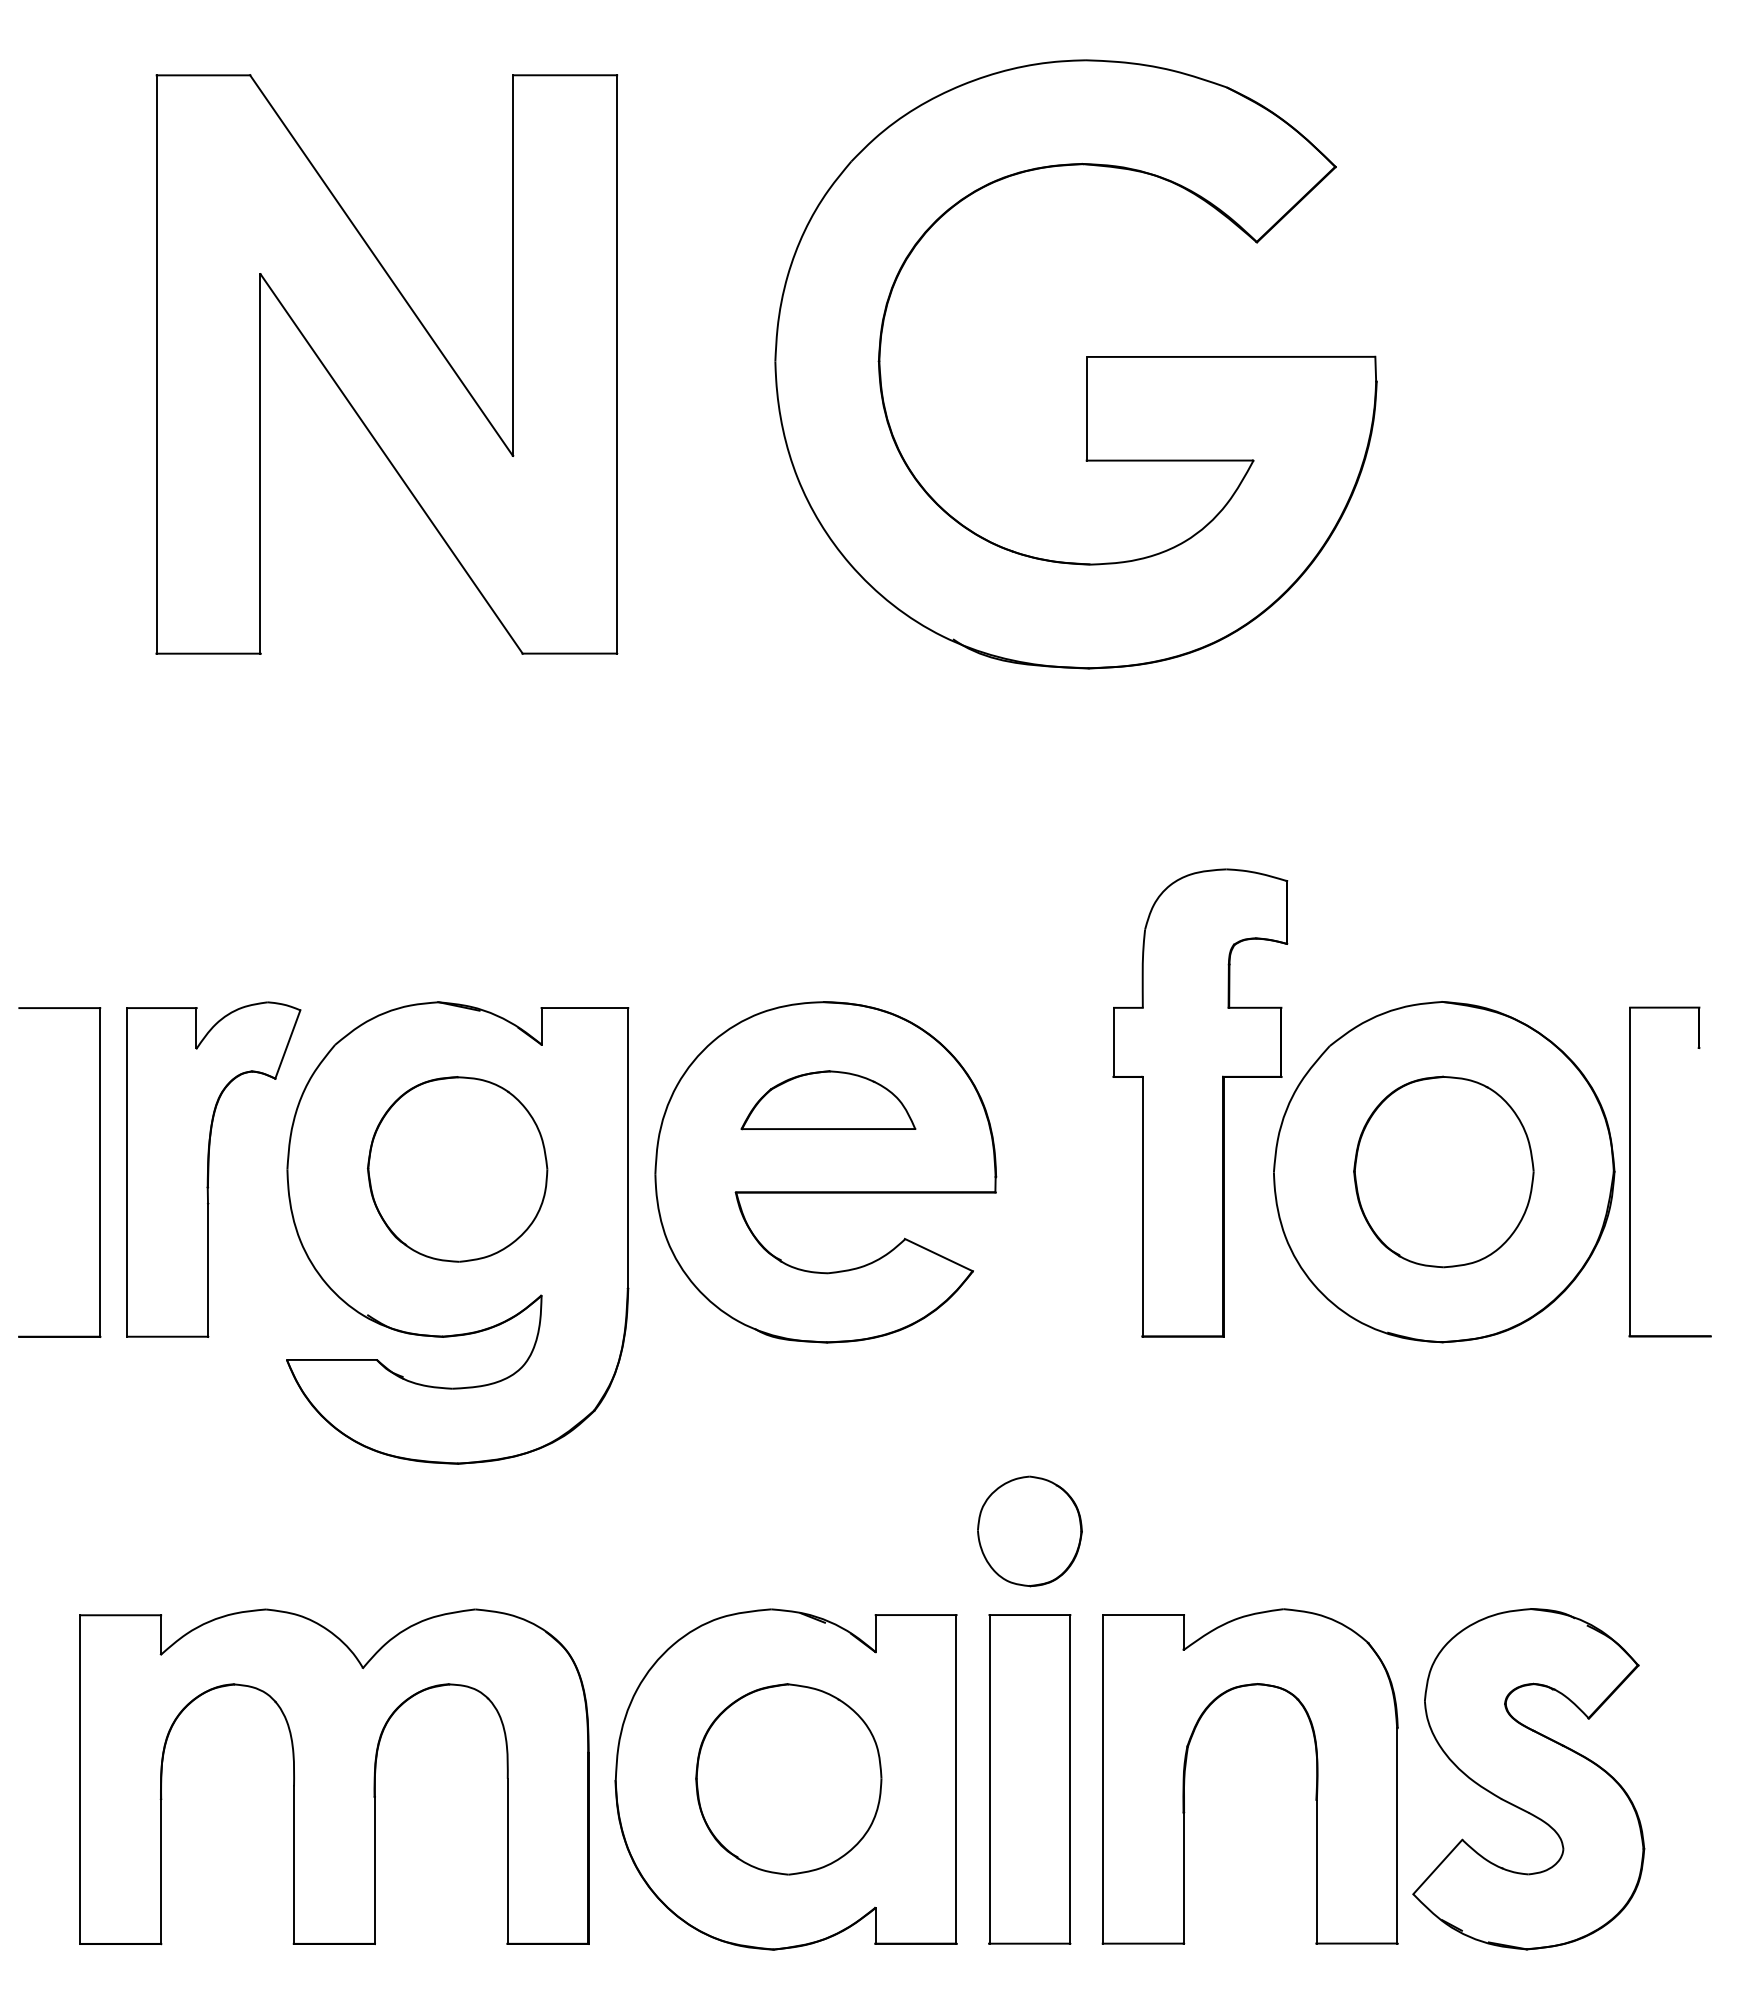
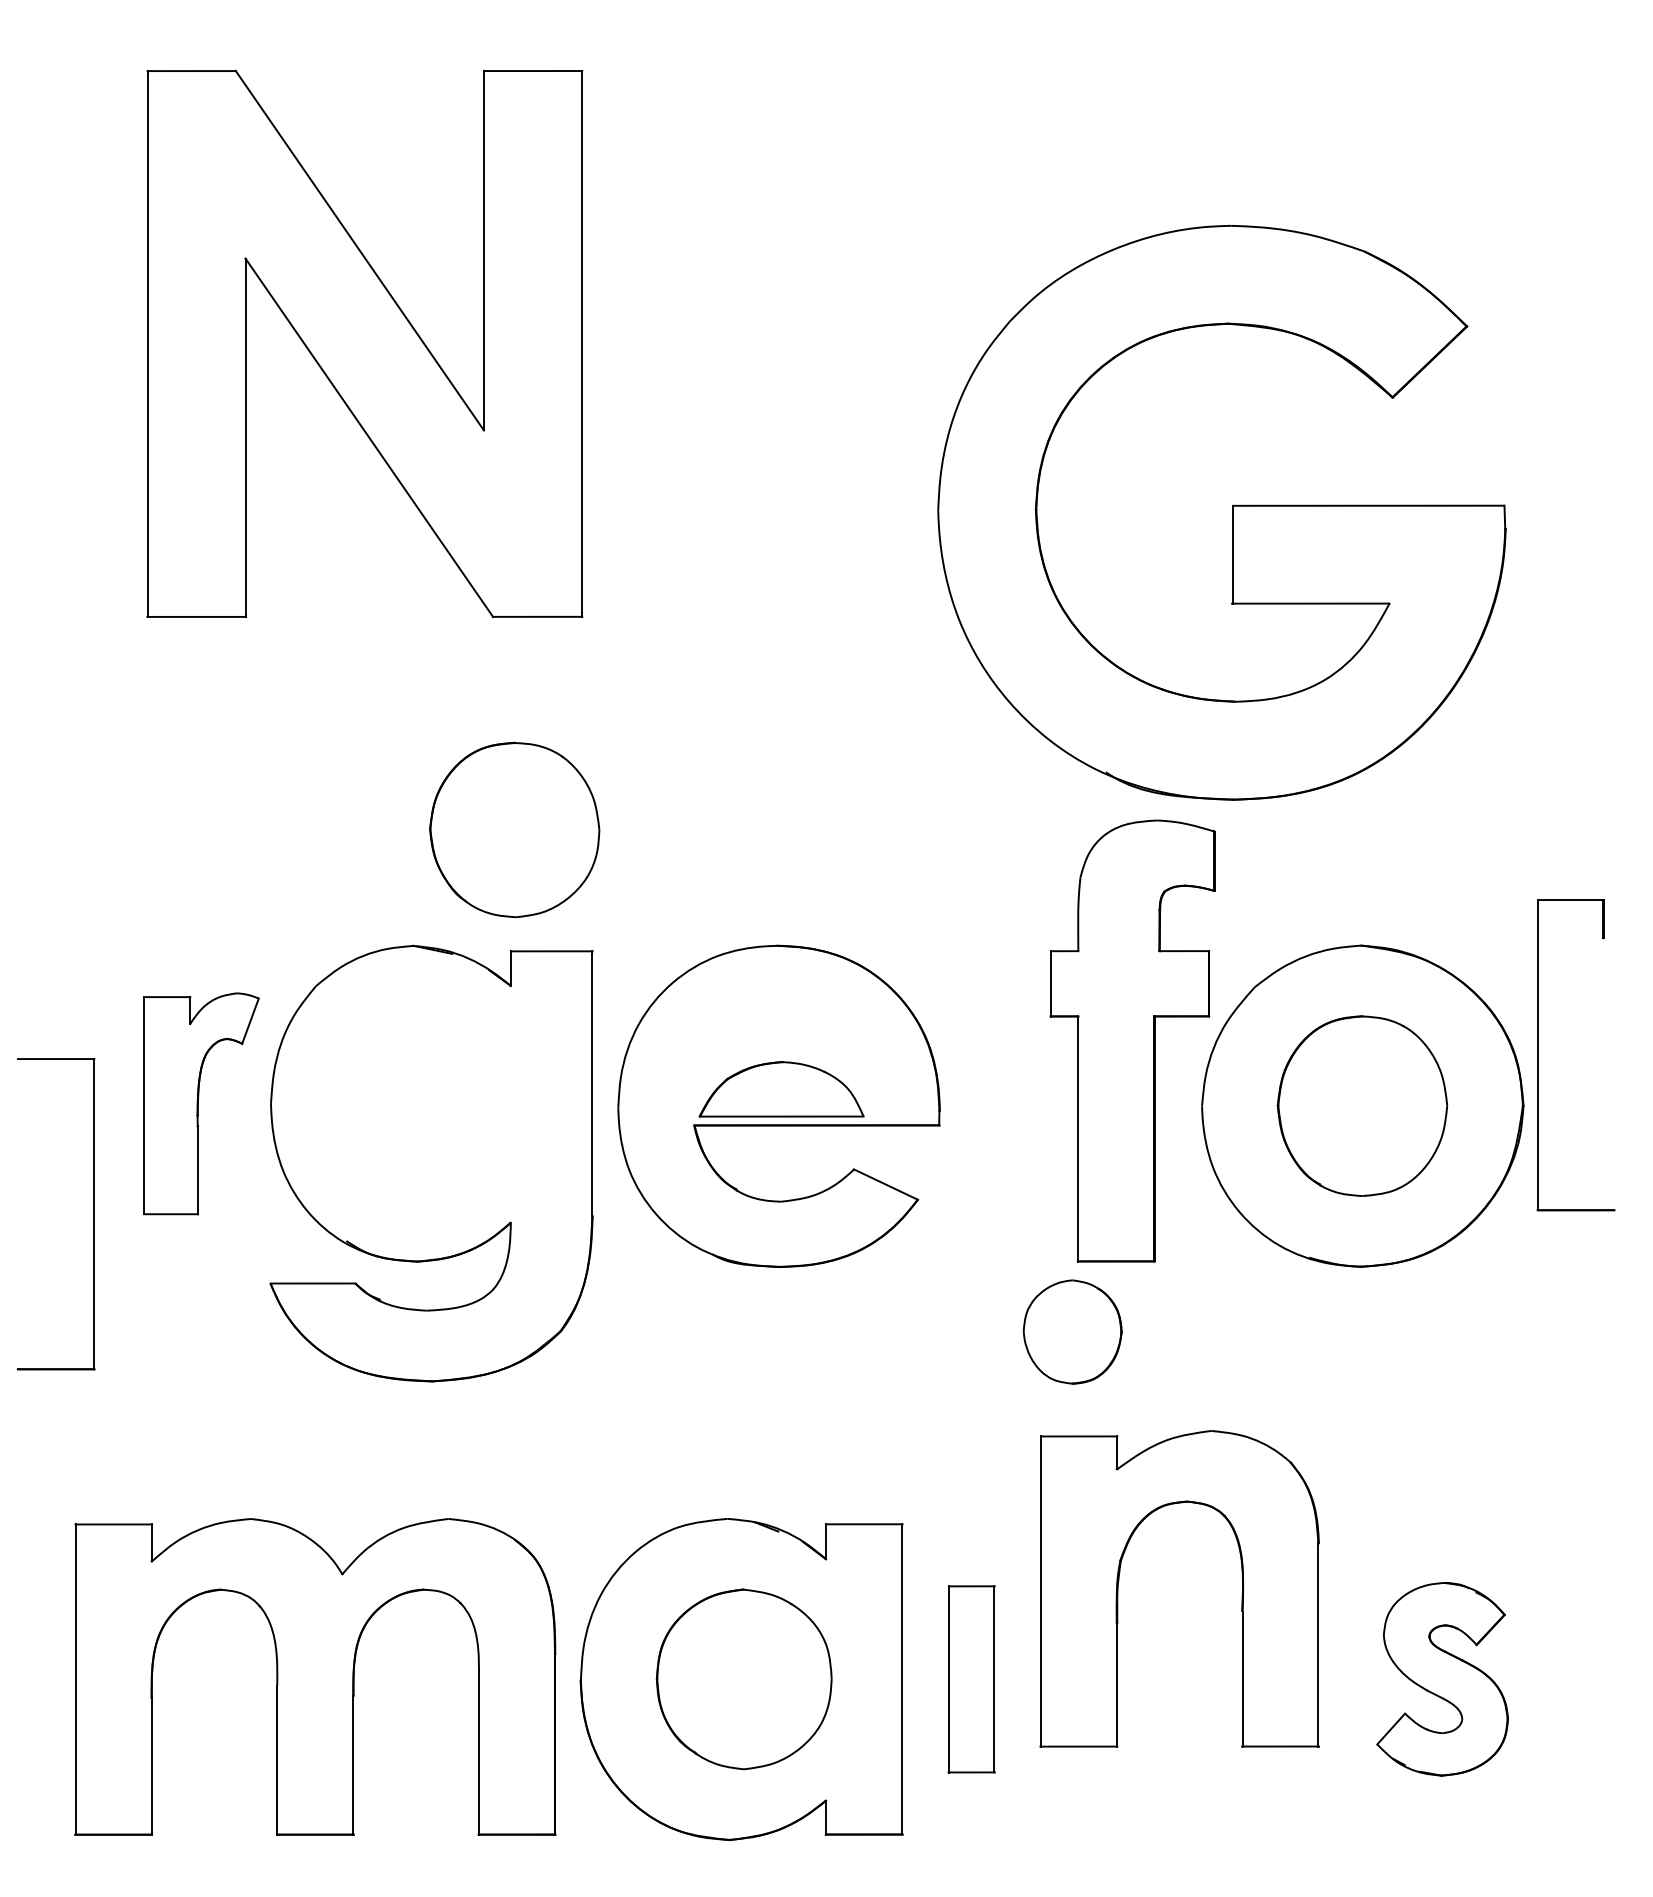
part: (1086, 364) -> (1231, 512), moved
part: (828, 1100) -> (781, 1089), moved
part: (213, 1169) -> (201, 1103), size x0.7
part: (457, 1169) -> (514, 830), moved
part: (1630, 1171) -> (1538, 1054), moved
part: (99, 1172) -> (93, 1214), moved
part: (1029, 1531) -> (1072, 1332), moved
part: (1186, 1767) -> (1119, 1580), moved
part: (1029, 1779) -> (971, 1679), size x0.6
part: (1528, 1779) -> (1442, 1679), size x0.6

